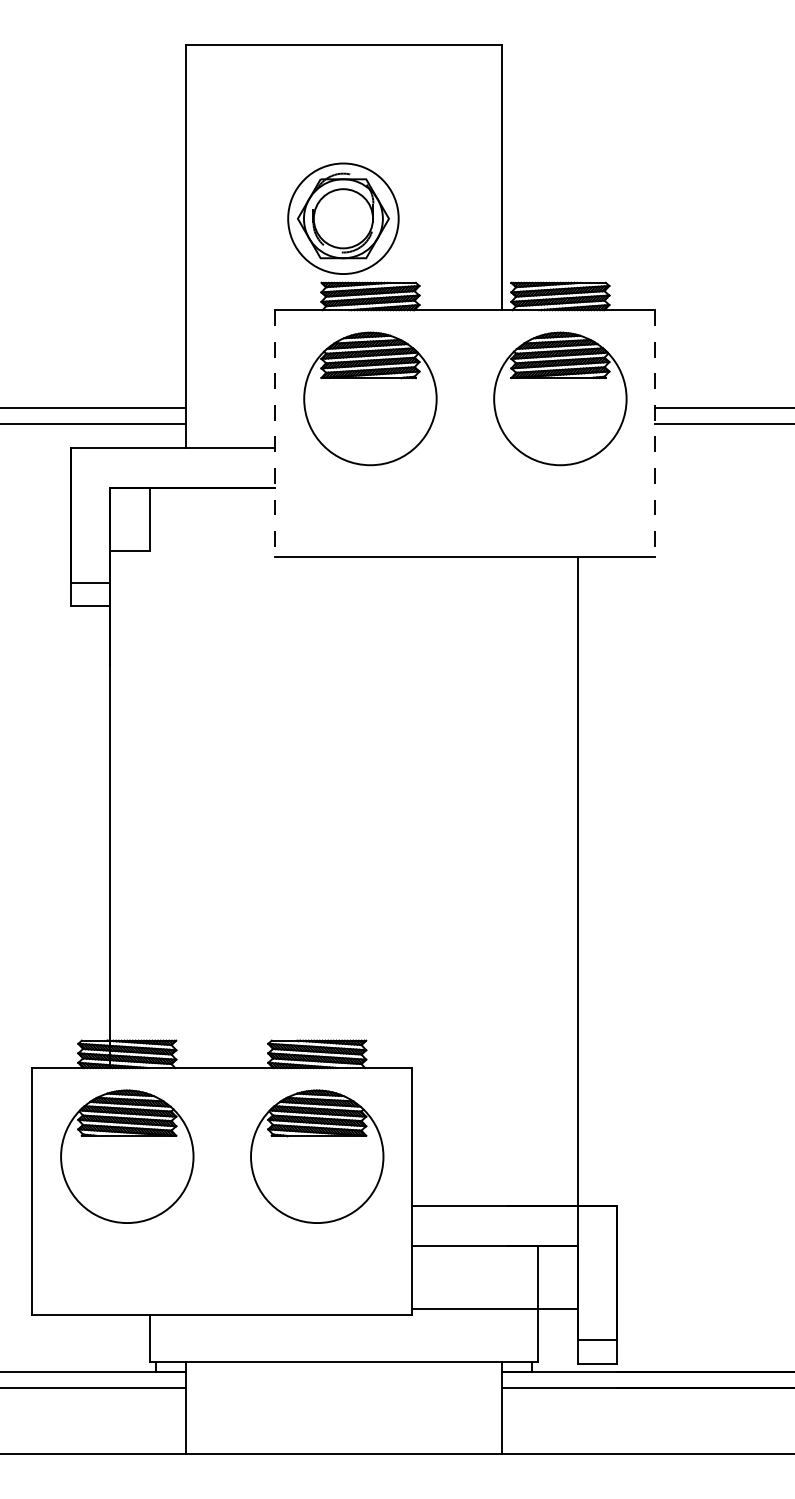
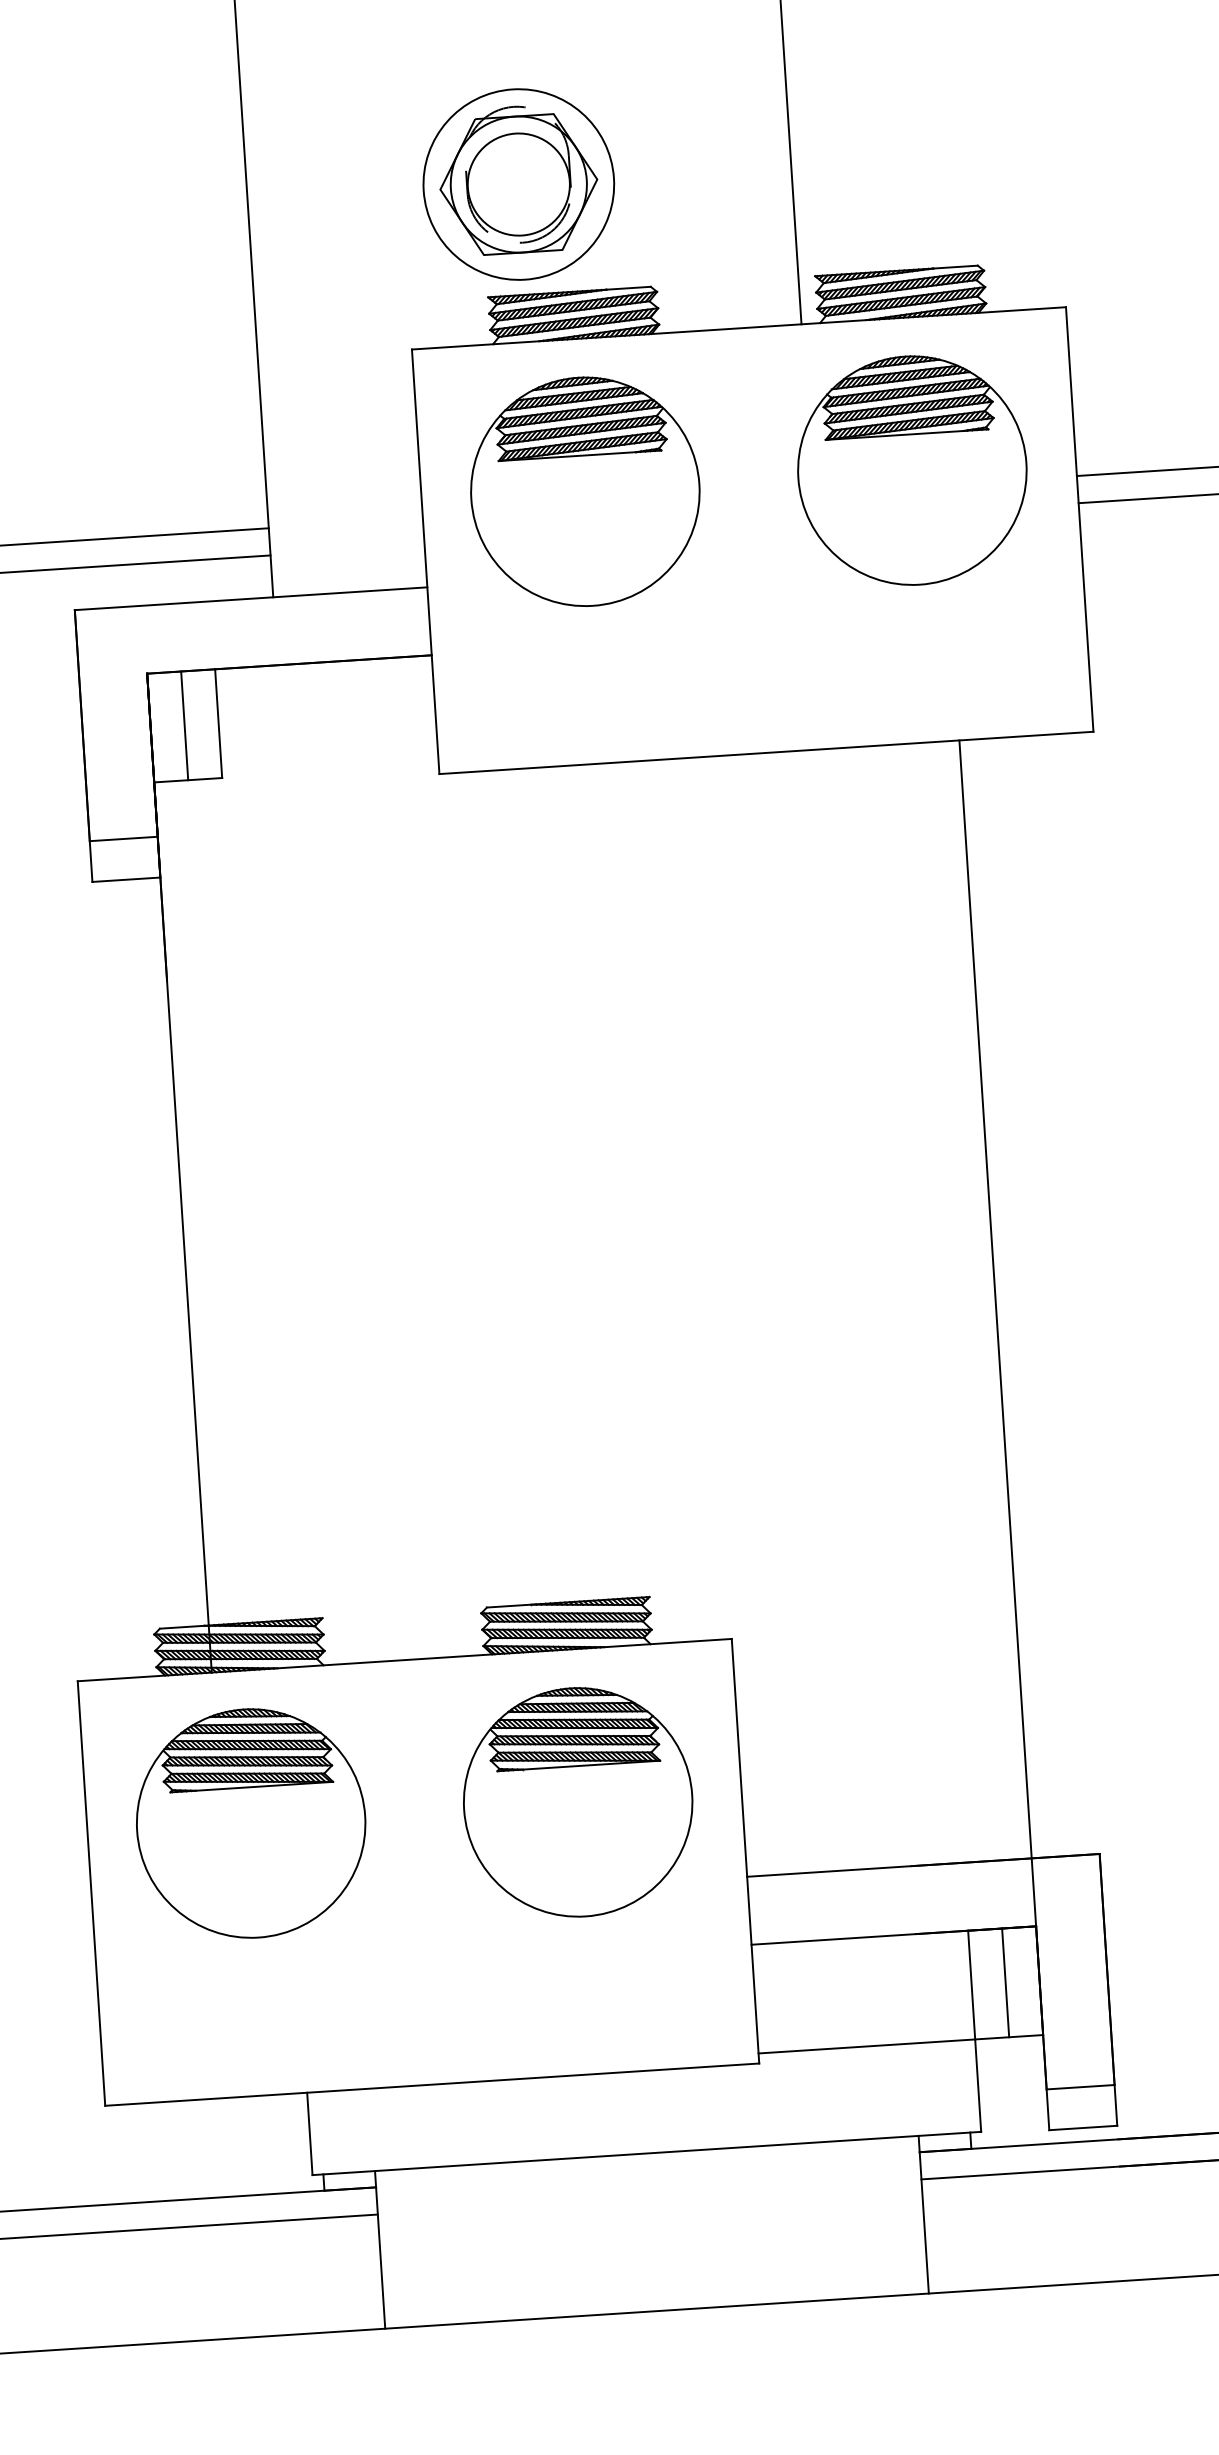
line: (275, 434) -> (425, 563), dashed -> solid
line: (655, 434) -> (1080, 521), dashed -> solid
line: (129, 518) -> (183, 724), added
line: (557, 1276) -> (1005, 1981), added

